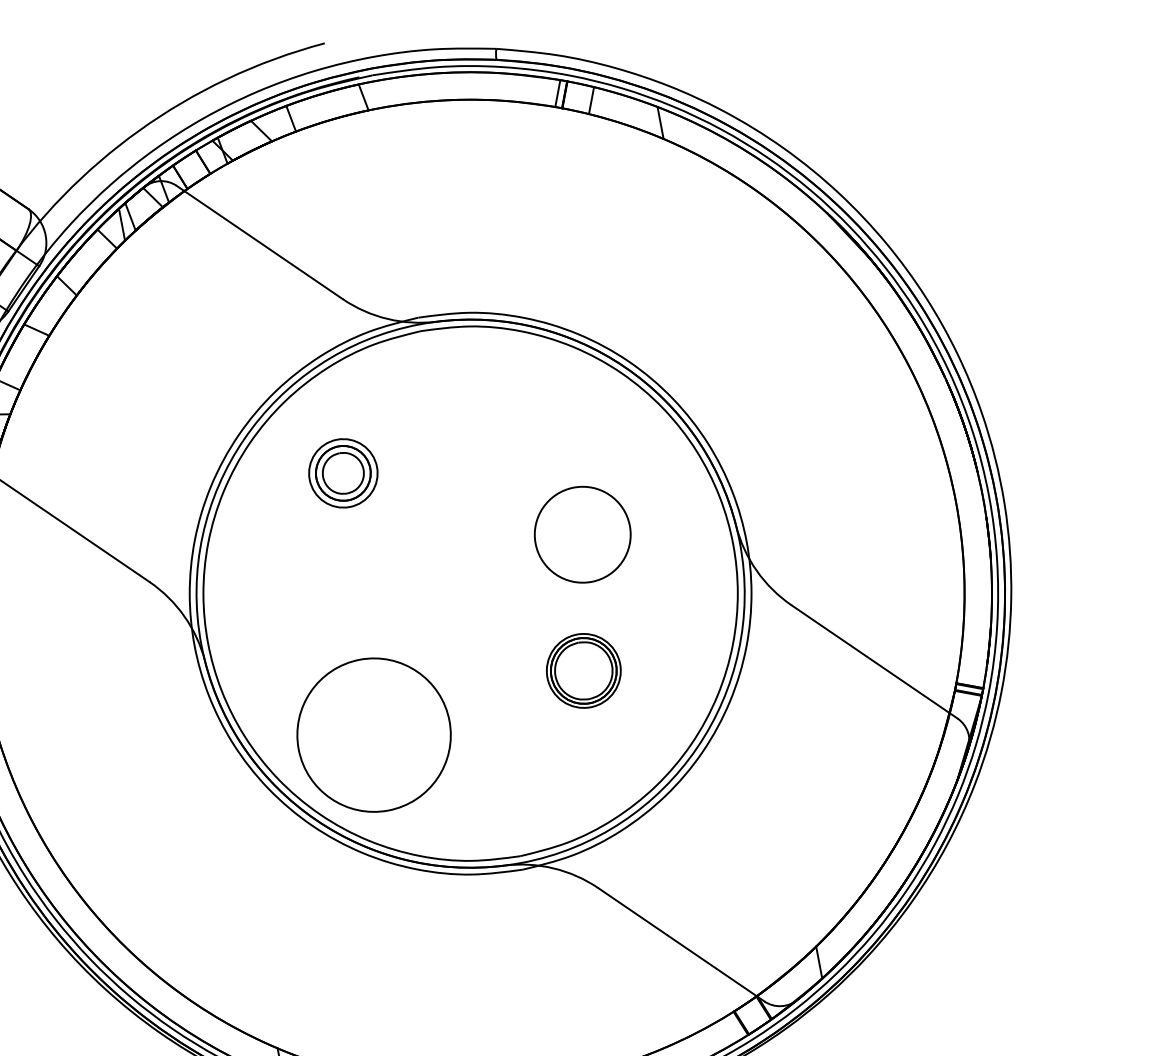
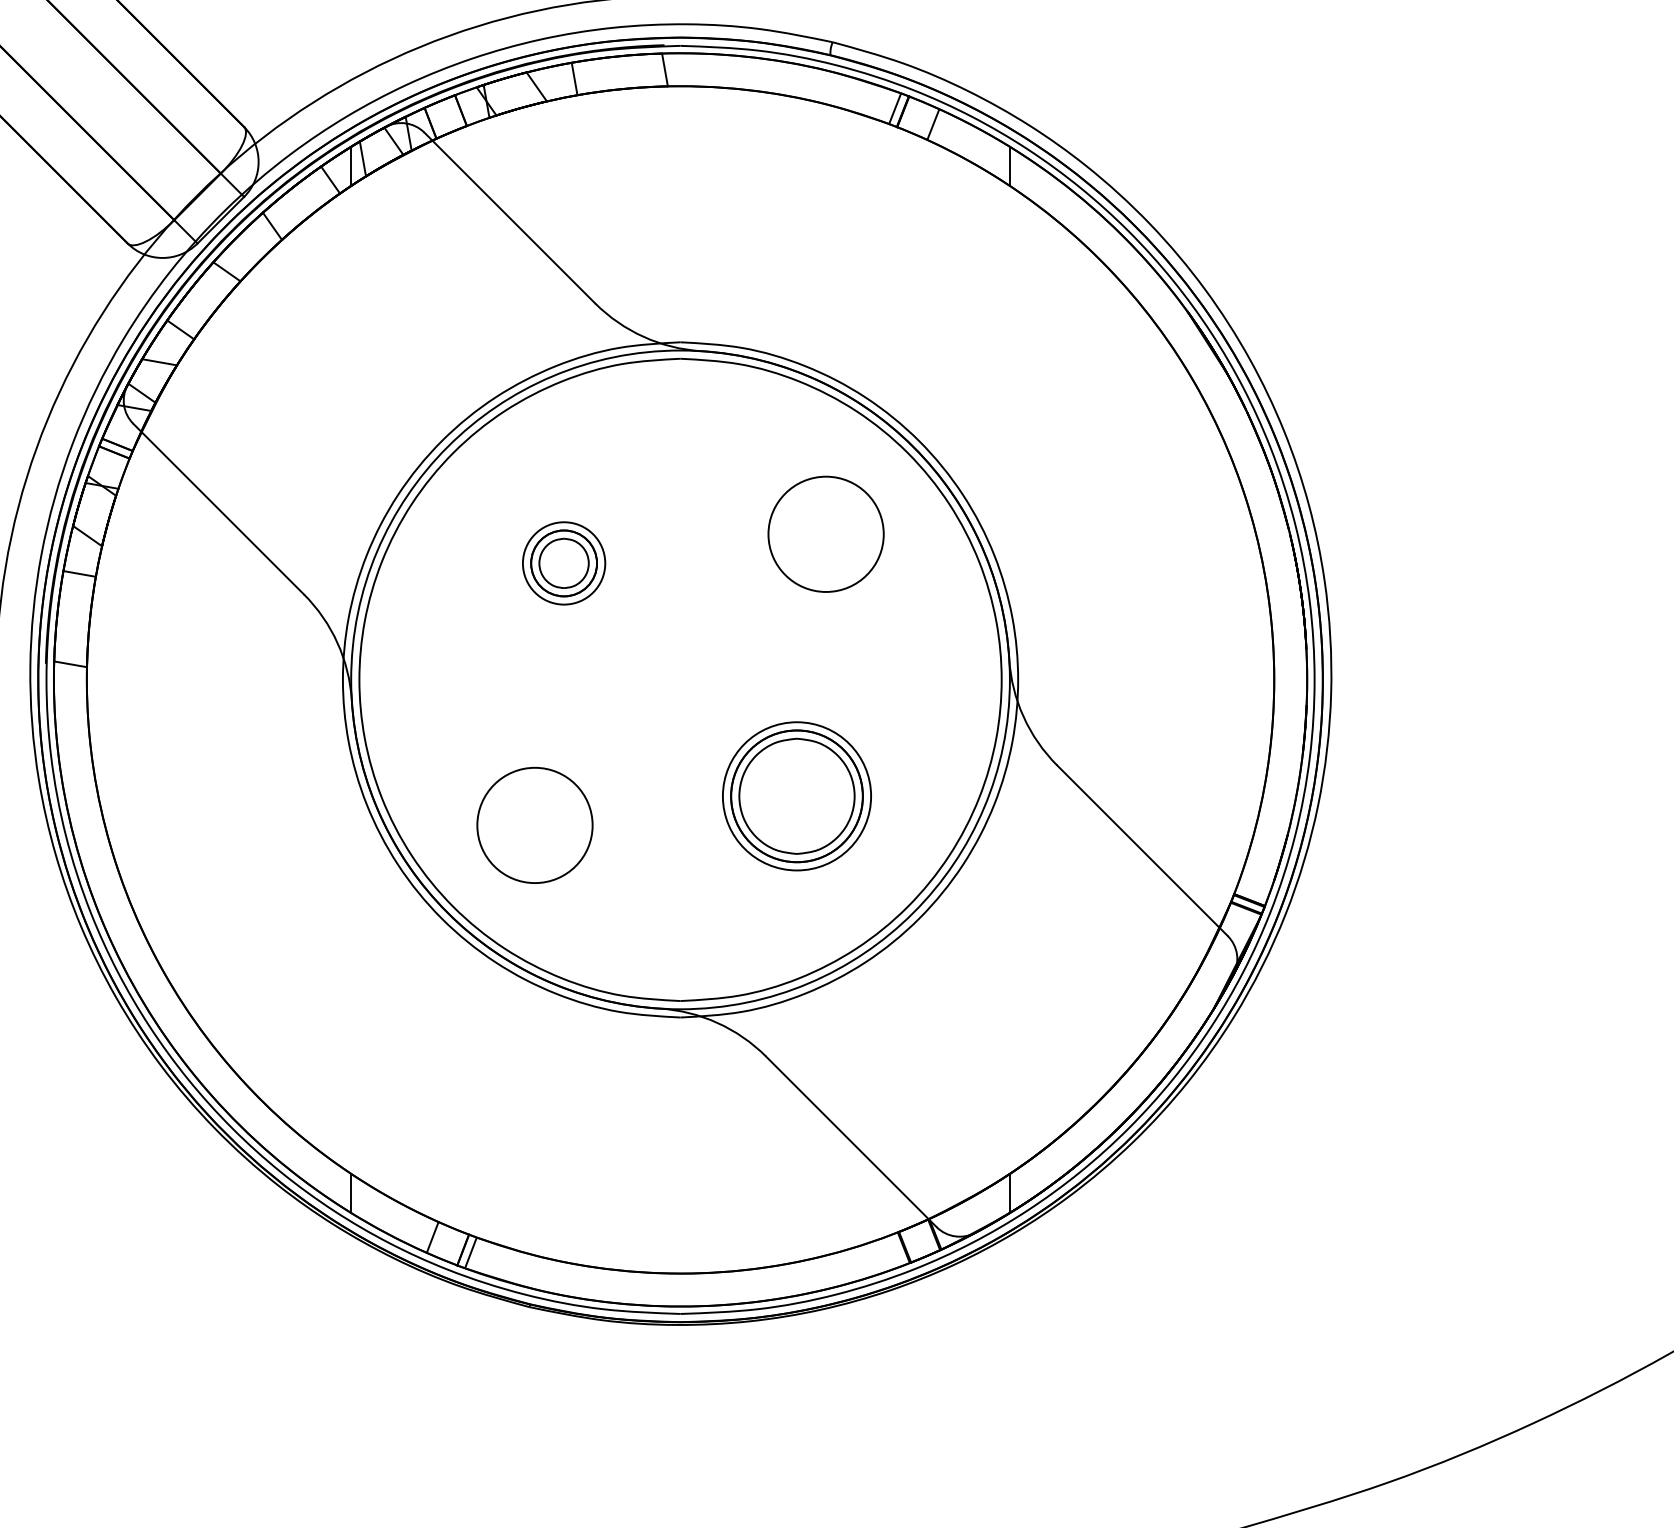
part: (343, 473) -> (564, 563), moved
circle: (582, 534) -> (825, 533), moved
part: (583, 671) -> (796, 796), size x1.67
circle: (373, 735) -> (534, 825), size x0.62

